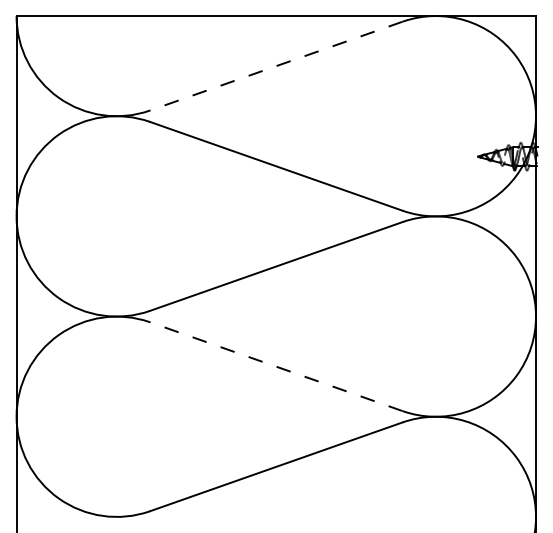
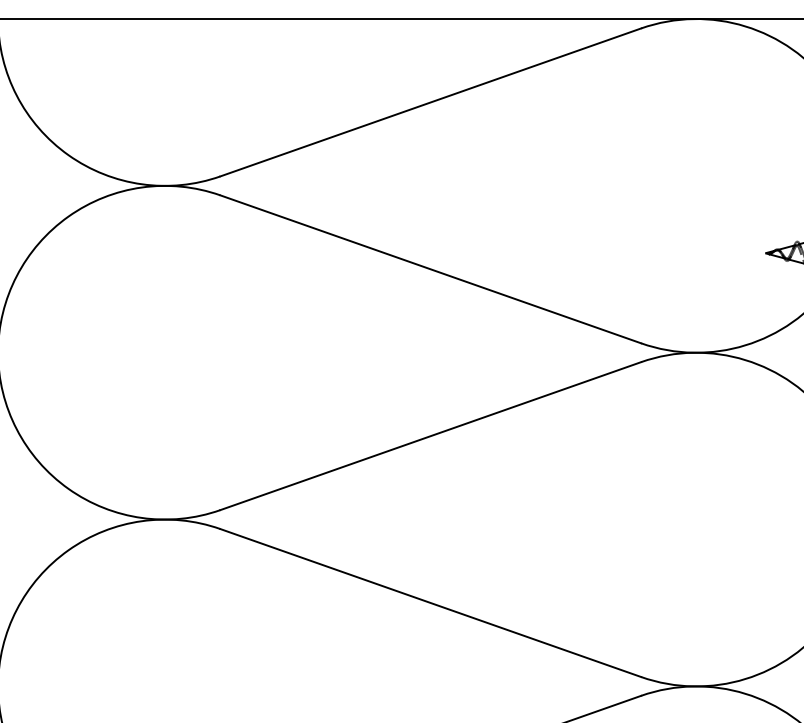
line: (276, 66) -> (431, 103), dashed -> solid
line: (276, 366) -> (431, 602), dashed -> solid

